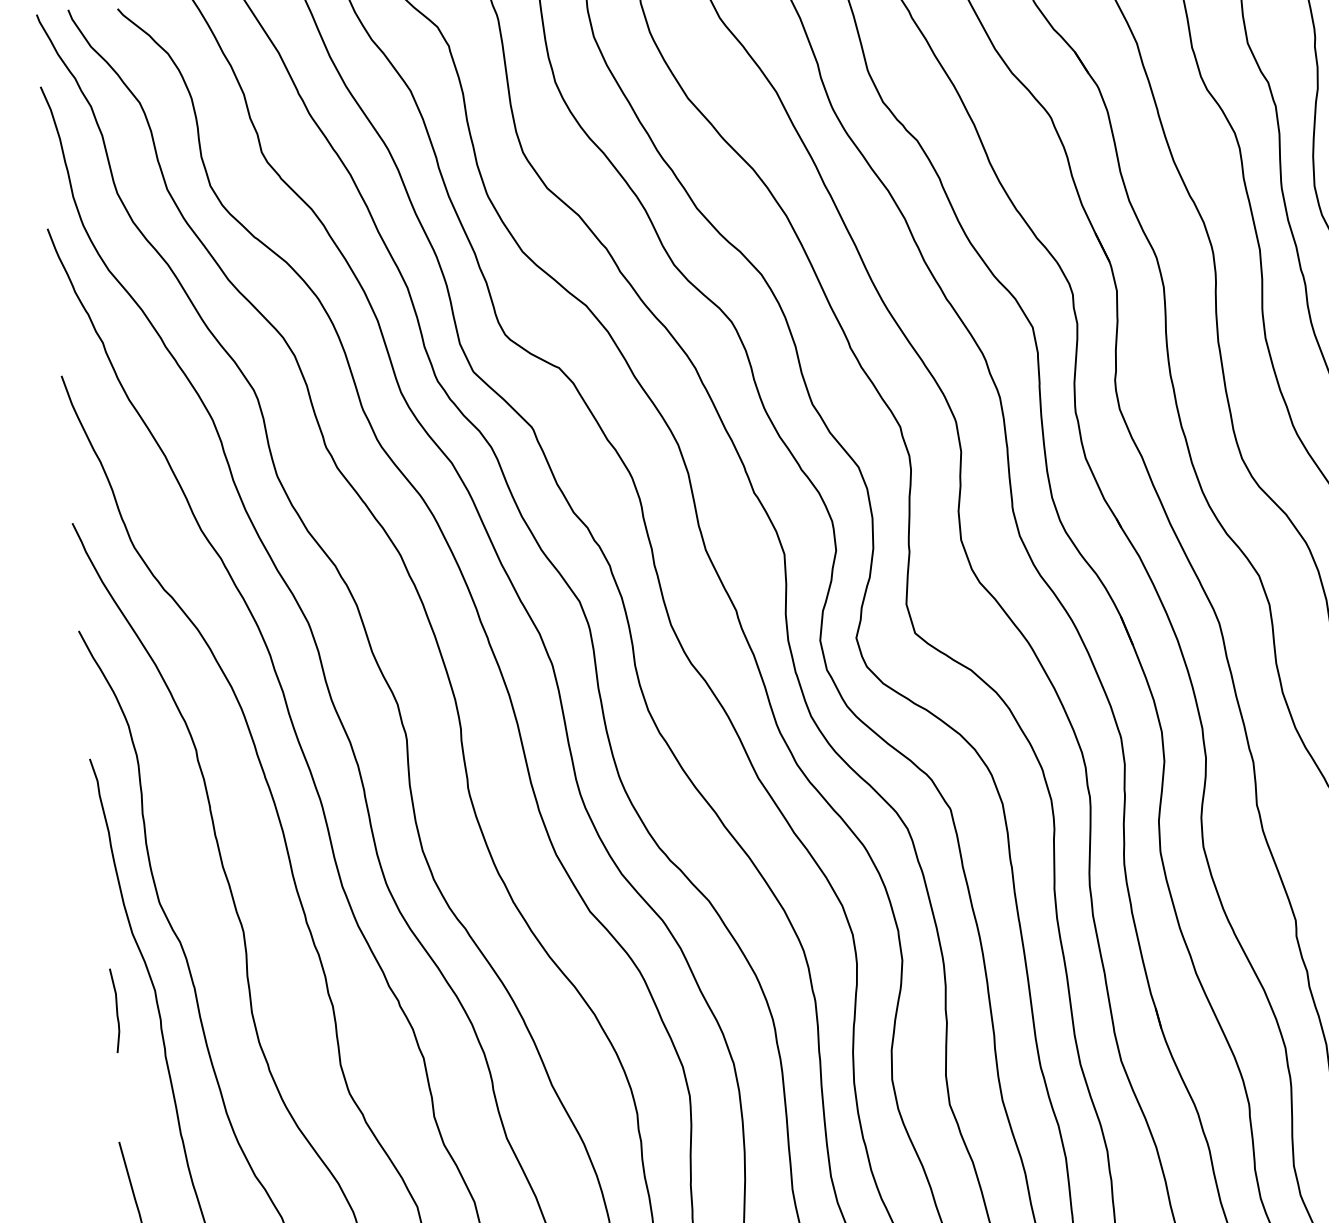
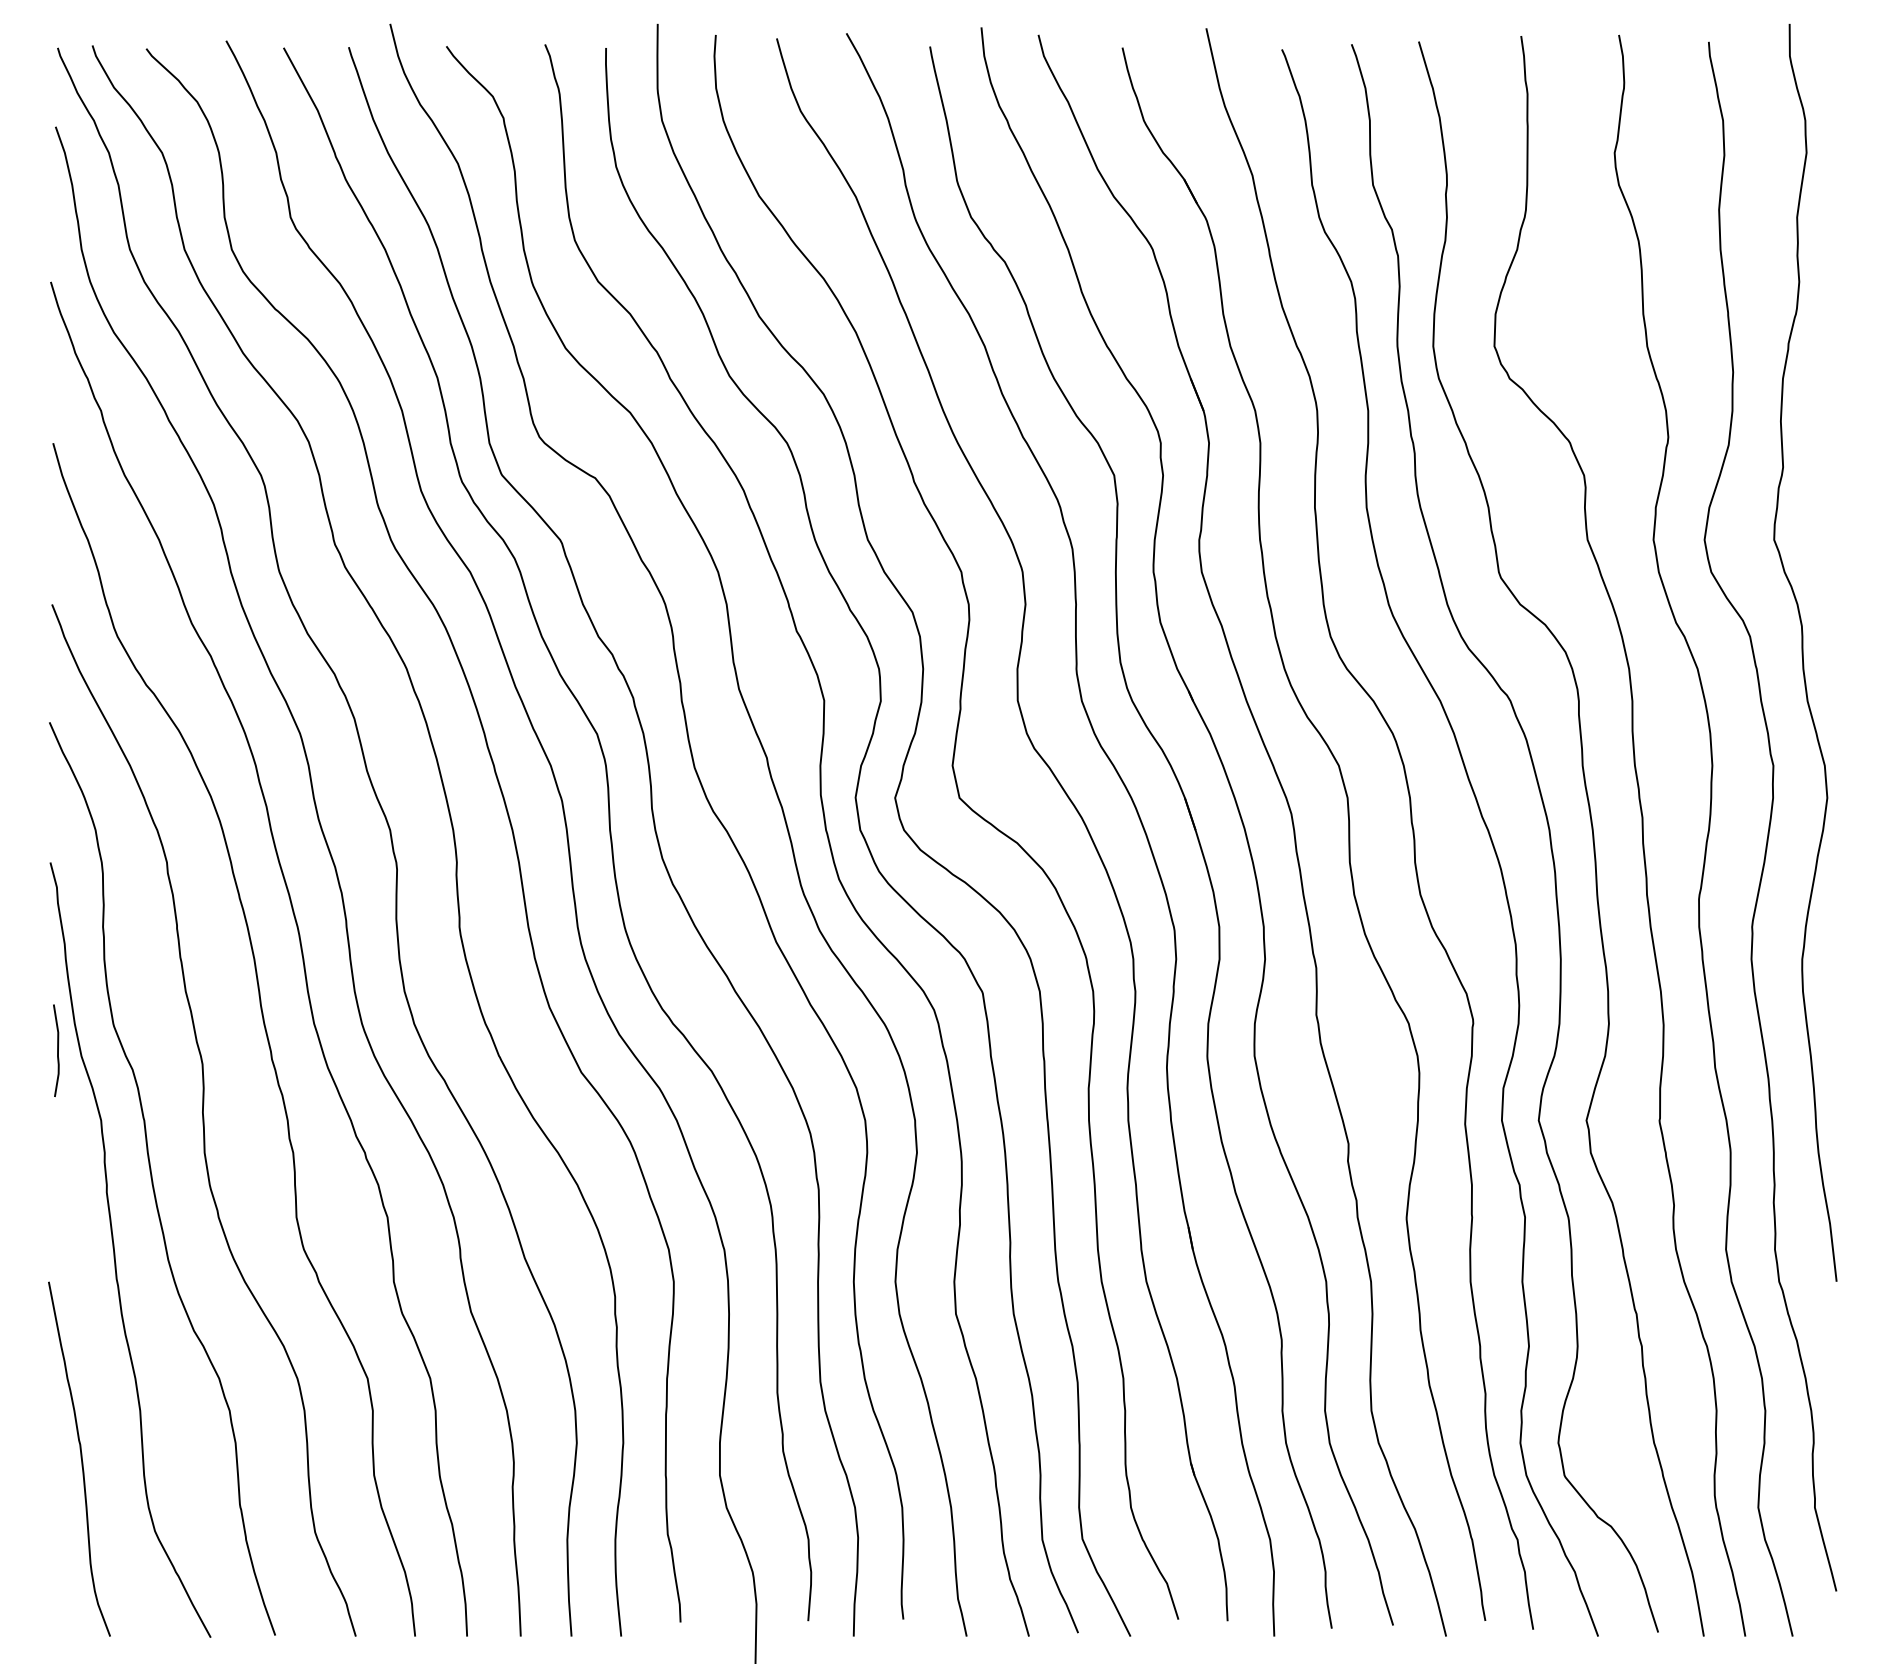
curve: (116, 1010) -> (57, 1050), moved

